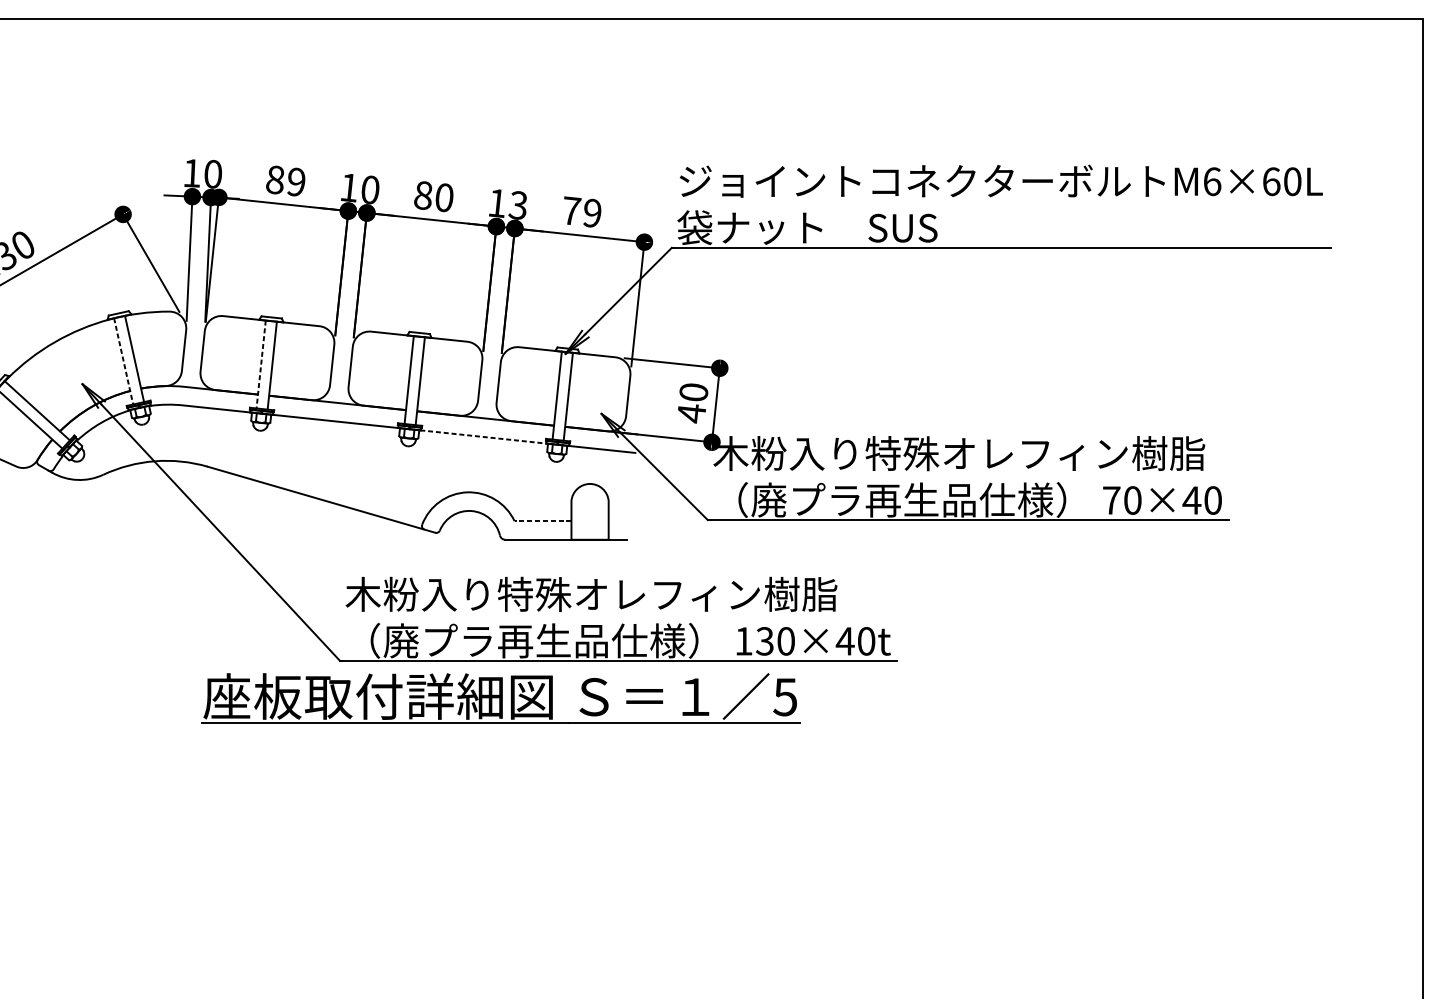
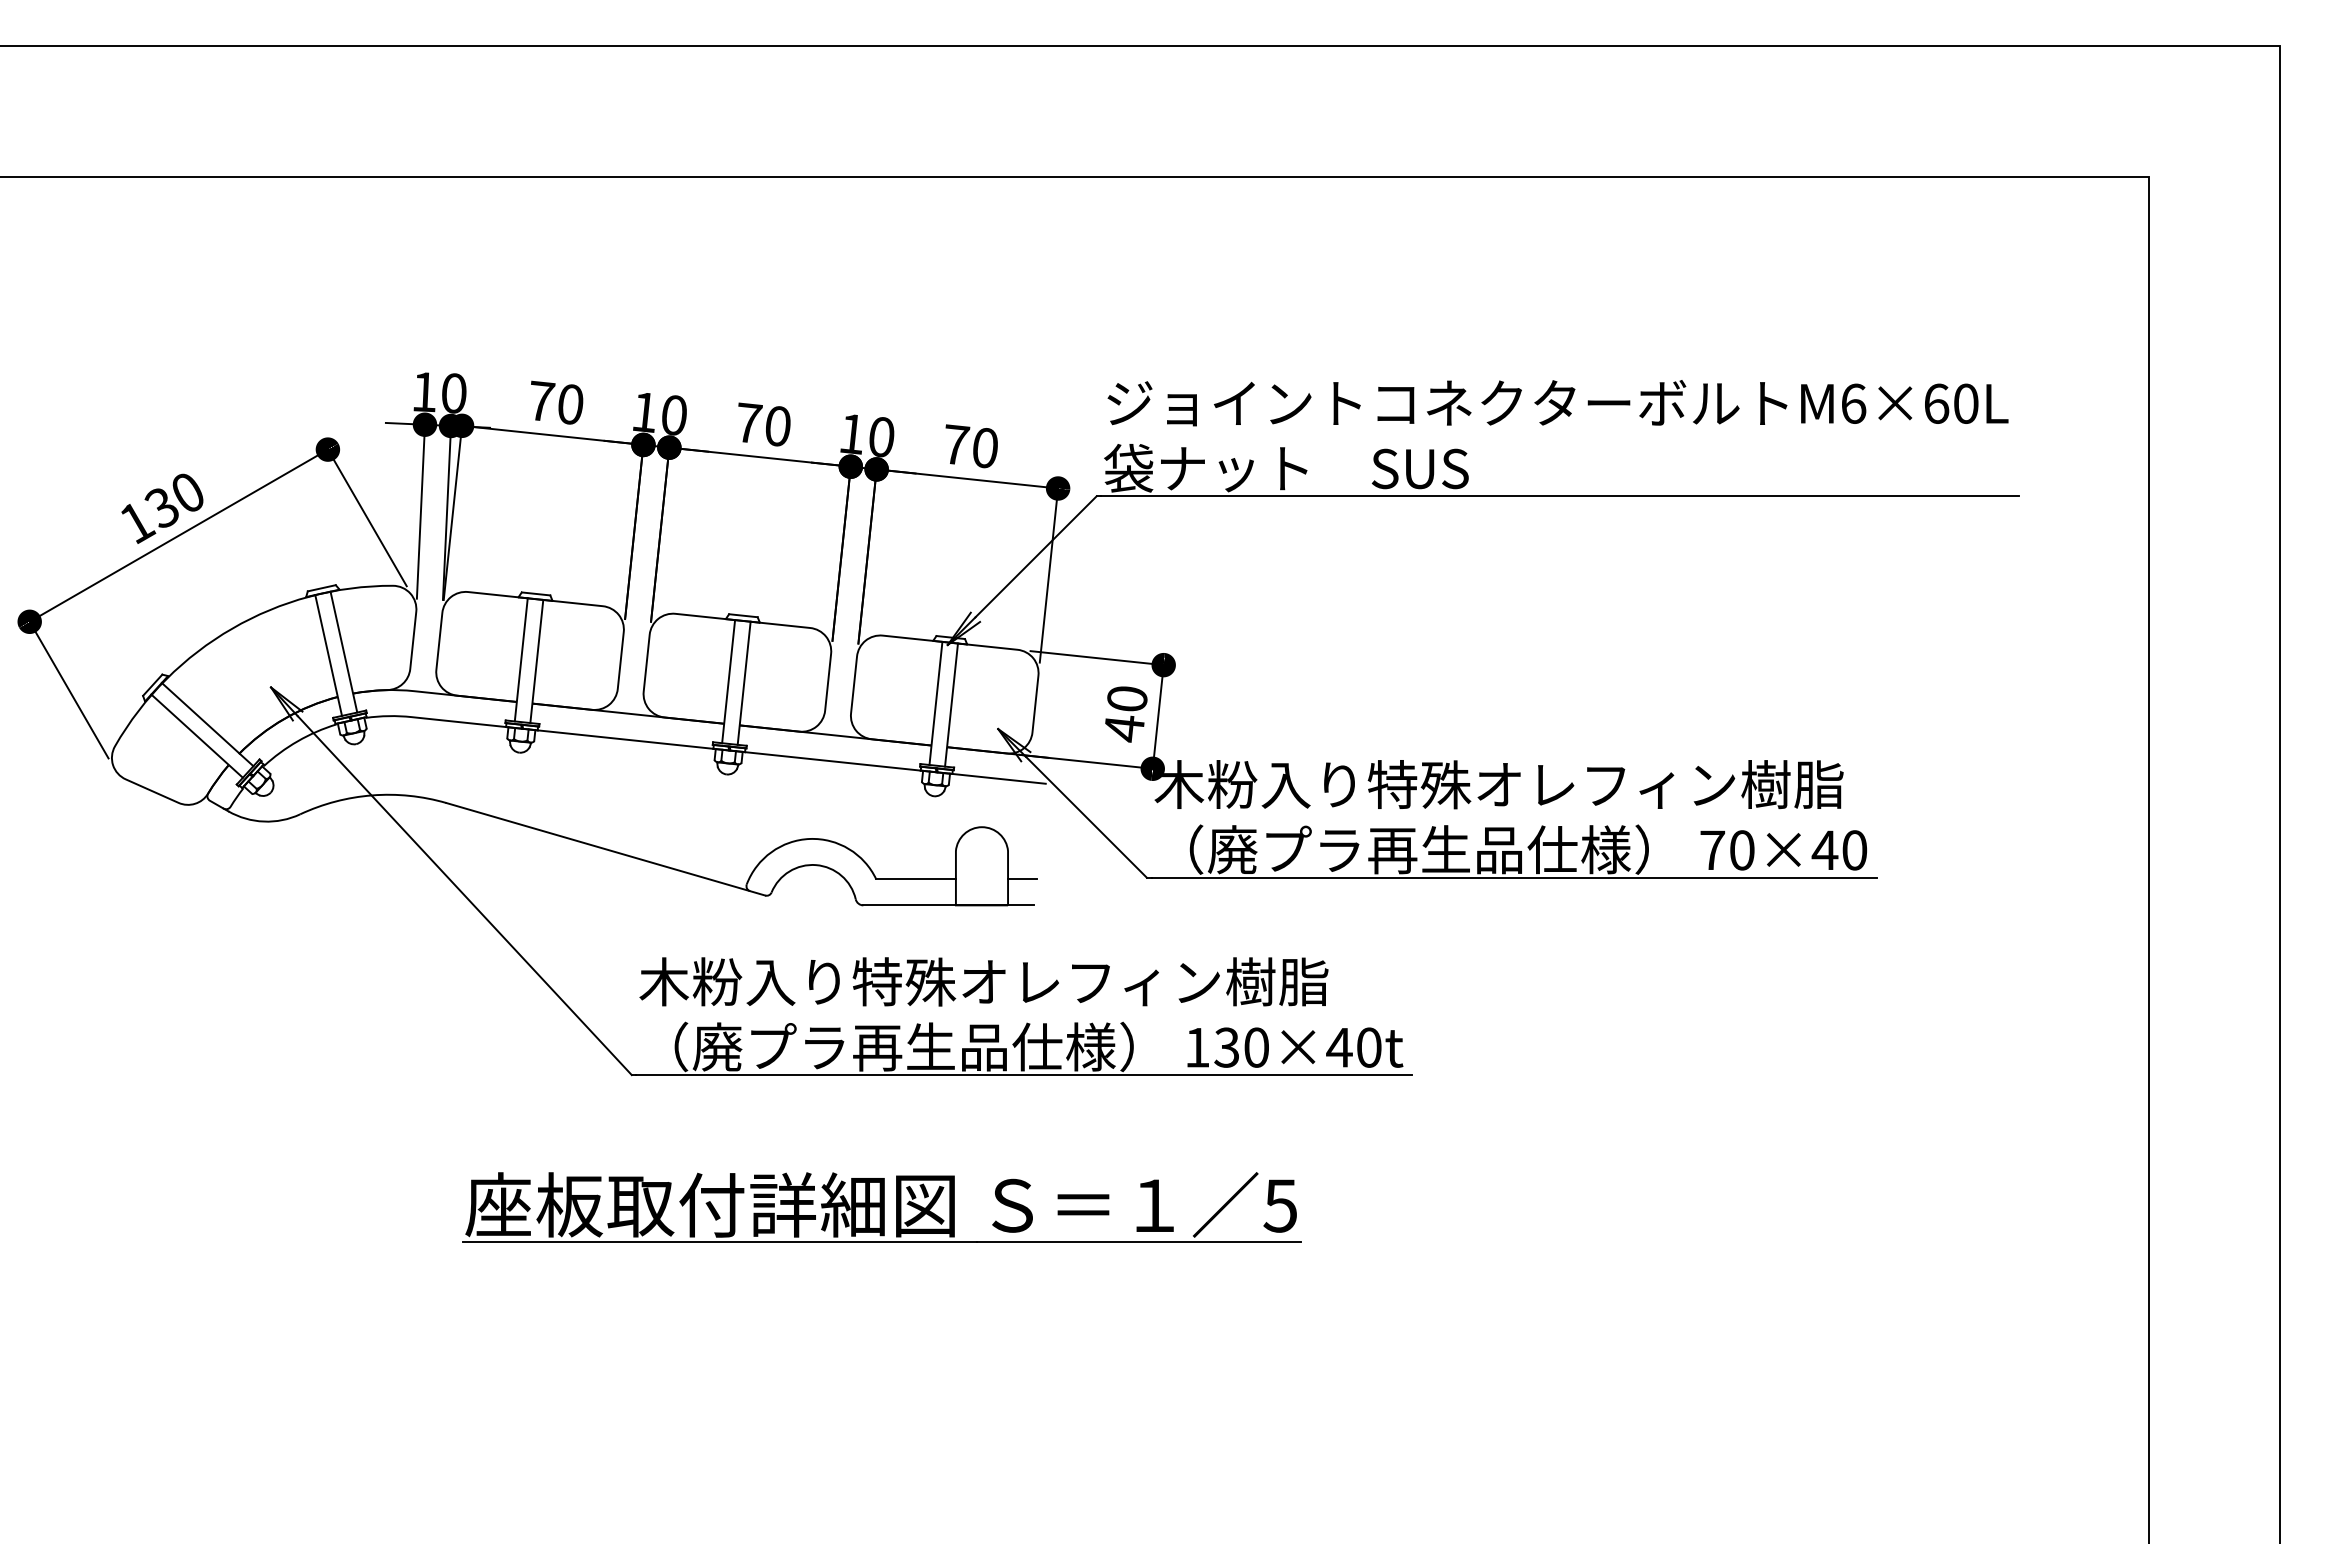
text: (285, 180) -> (555, 402), 89 -> 70
text: (423, 195) -> (748, 422), 80 -> 70
text: (517, 205) -> (880, 436), 13 -> 10
text: (591, 212) -> (984, 447), 79 -> 70
line: (123, 361) -> (328, 655), dashed -> solid
line: (261, 364) -> (521, 659), dashed -> solid
line: (484, 437) -> (833, 761), dashed -> solid
line: (543, 521) -> (916, 879), dashed -> solid
line: (618, 521) -> (1022, 879), added
part: (500, 698) -> (881, 1207), moved

